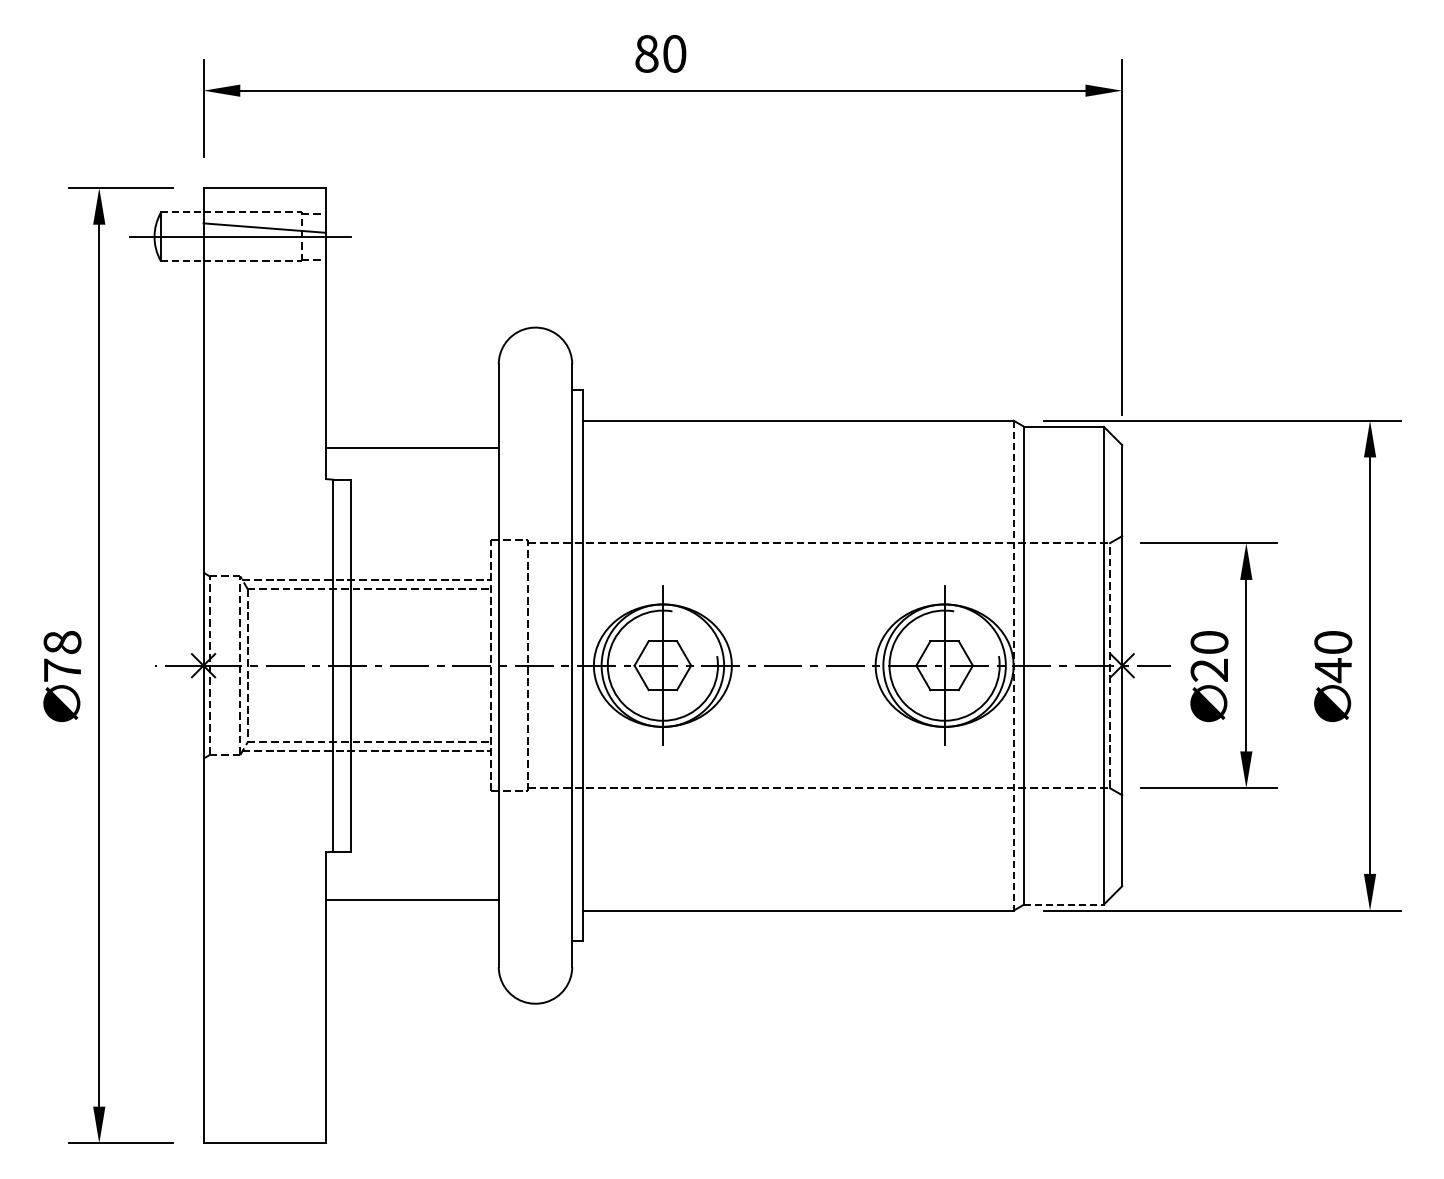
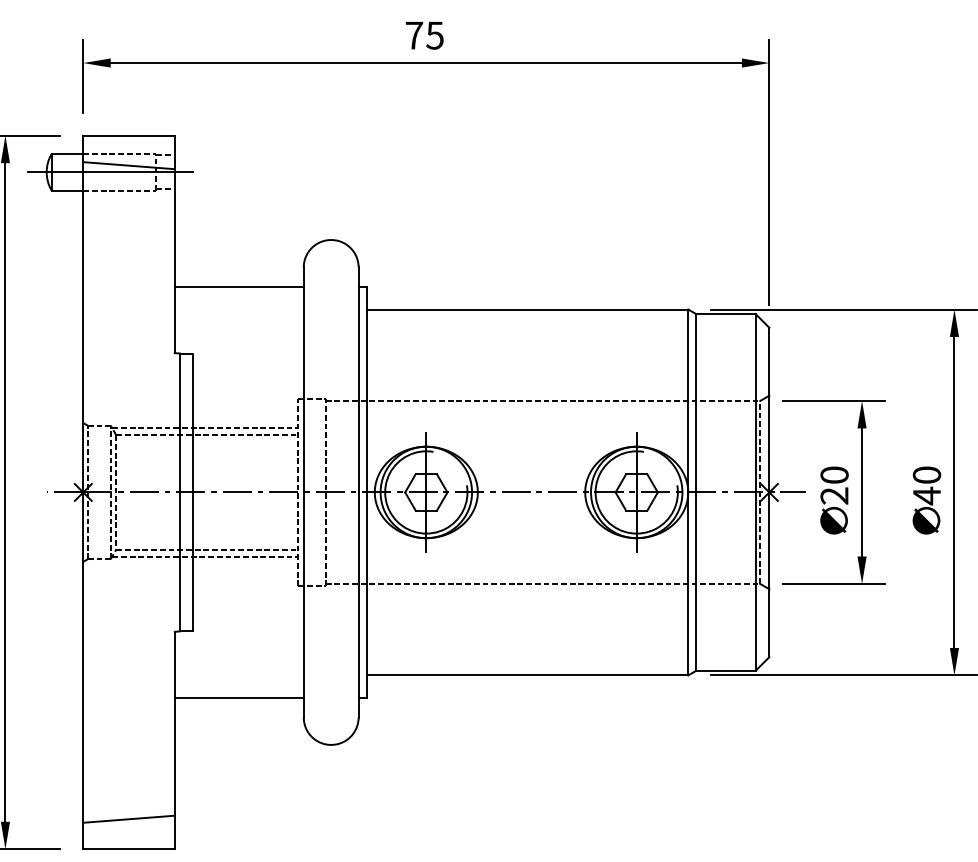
text: (660, 53) -> (424, 35), 80 -> 75
line: (182, 212) -> (67, 154), dashed -> solid
line: (182, 261) -> (67, 190), dashed -> solid
line: (412, 448) -> (239, 286), moved
line: (1013, 665) -> (688, 492), dashed -> solid
line: (412, 900) -> (239, 698), moved
line: (1064, 904) -> (726, 670), dashed -> solid
line: (264, 1102) -> (128, 818), added

